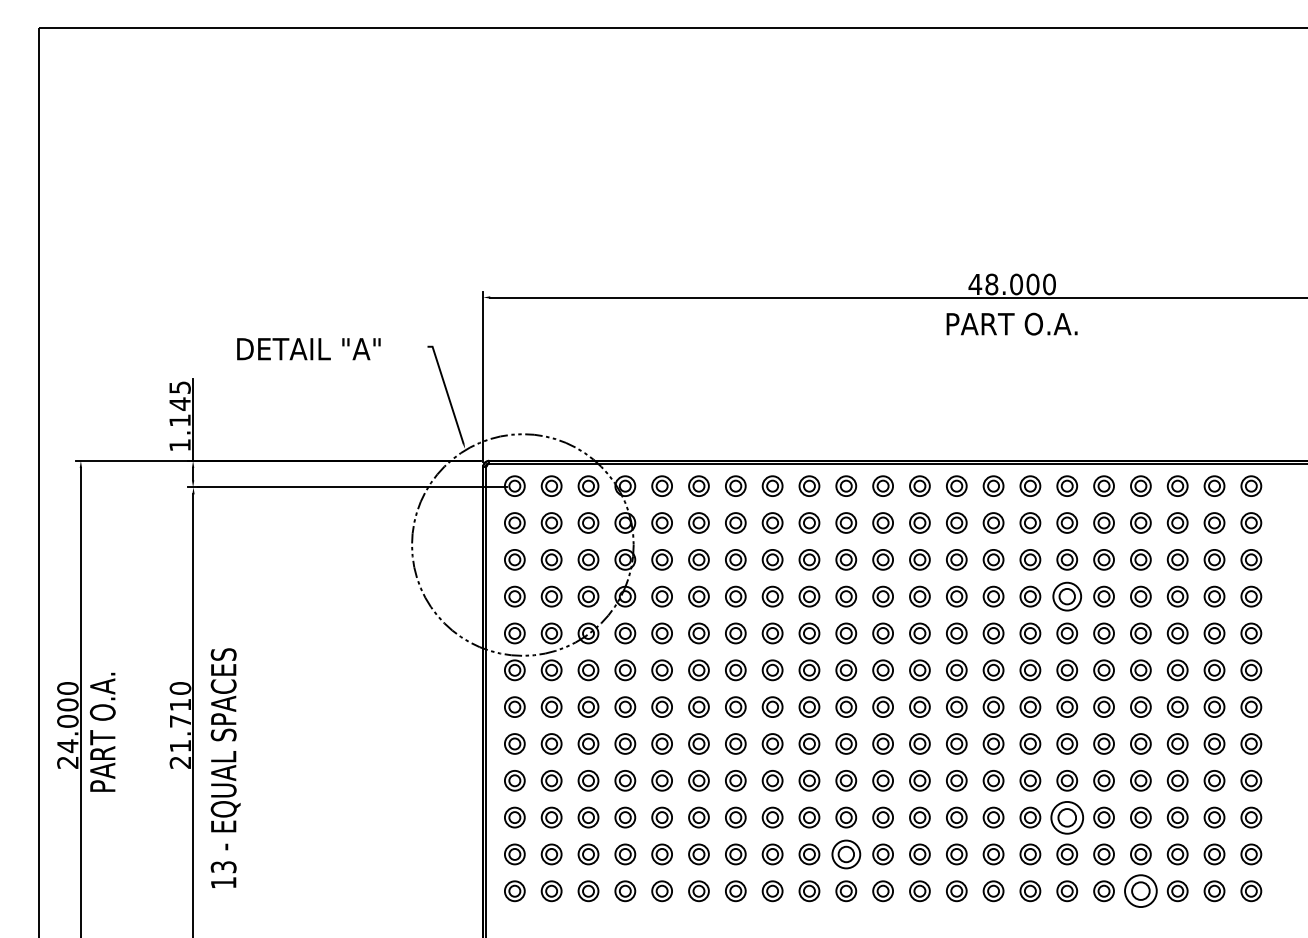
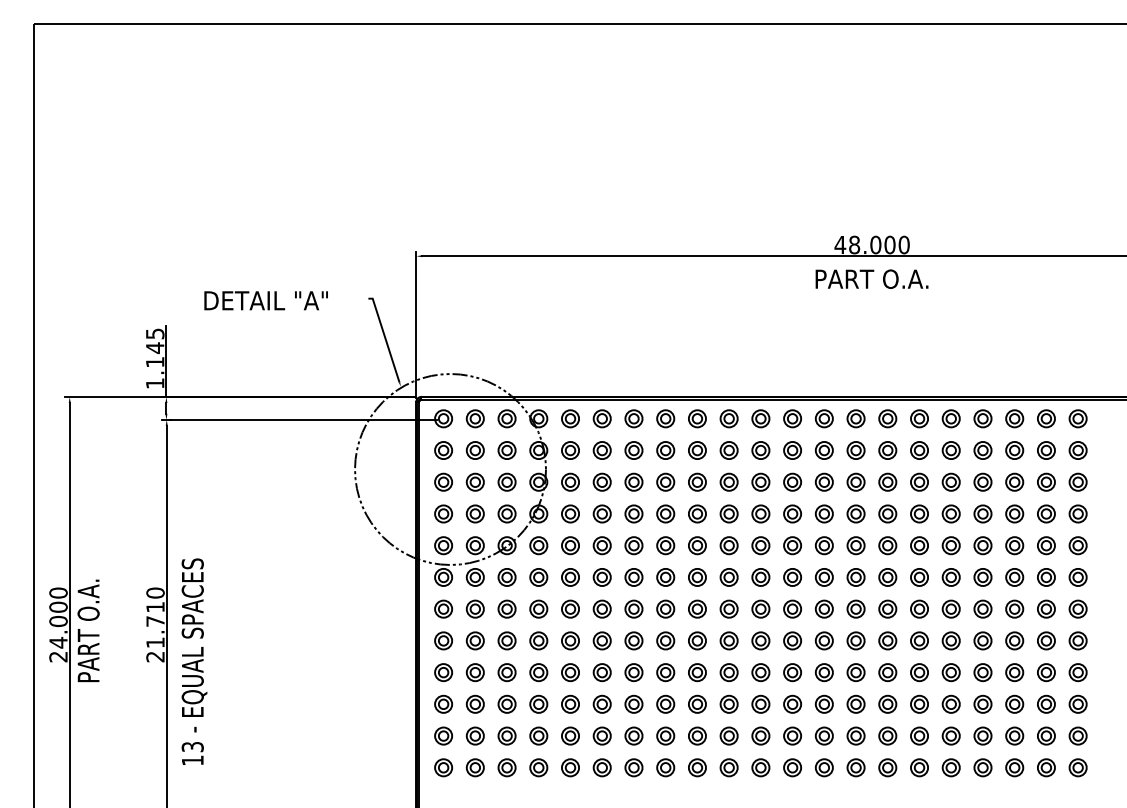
part: (1067, 596) -> (919, 513), size x0.71
part: (1067, 816) -> (919, 703), size x0.62
part: (845, 853) -> (728, 735), size x0.71
part: (1140, 890) -> (982, 767), size x0.62

